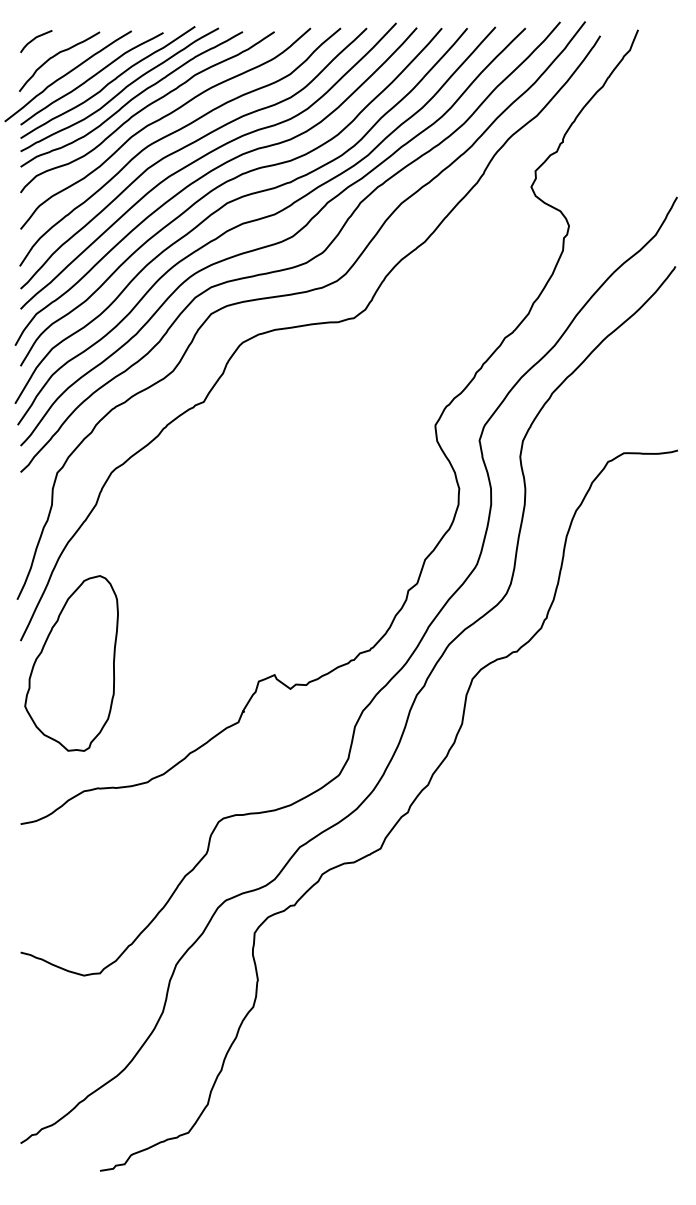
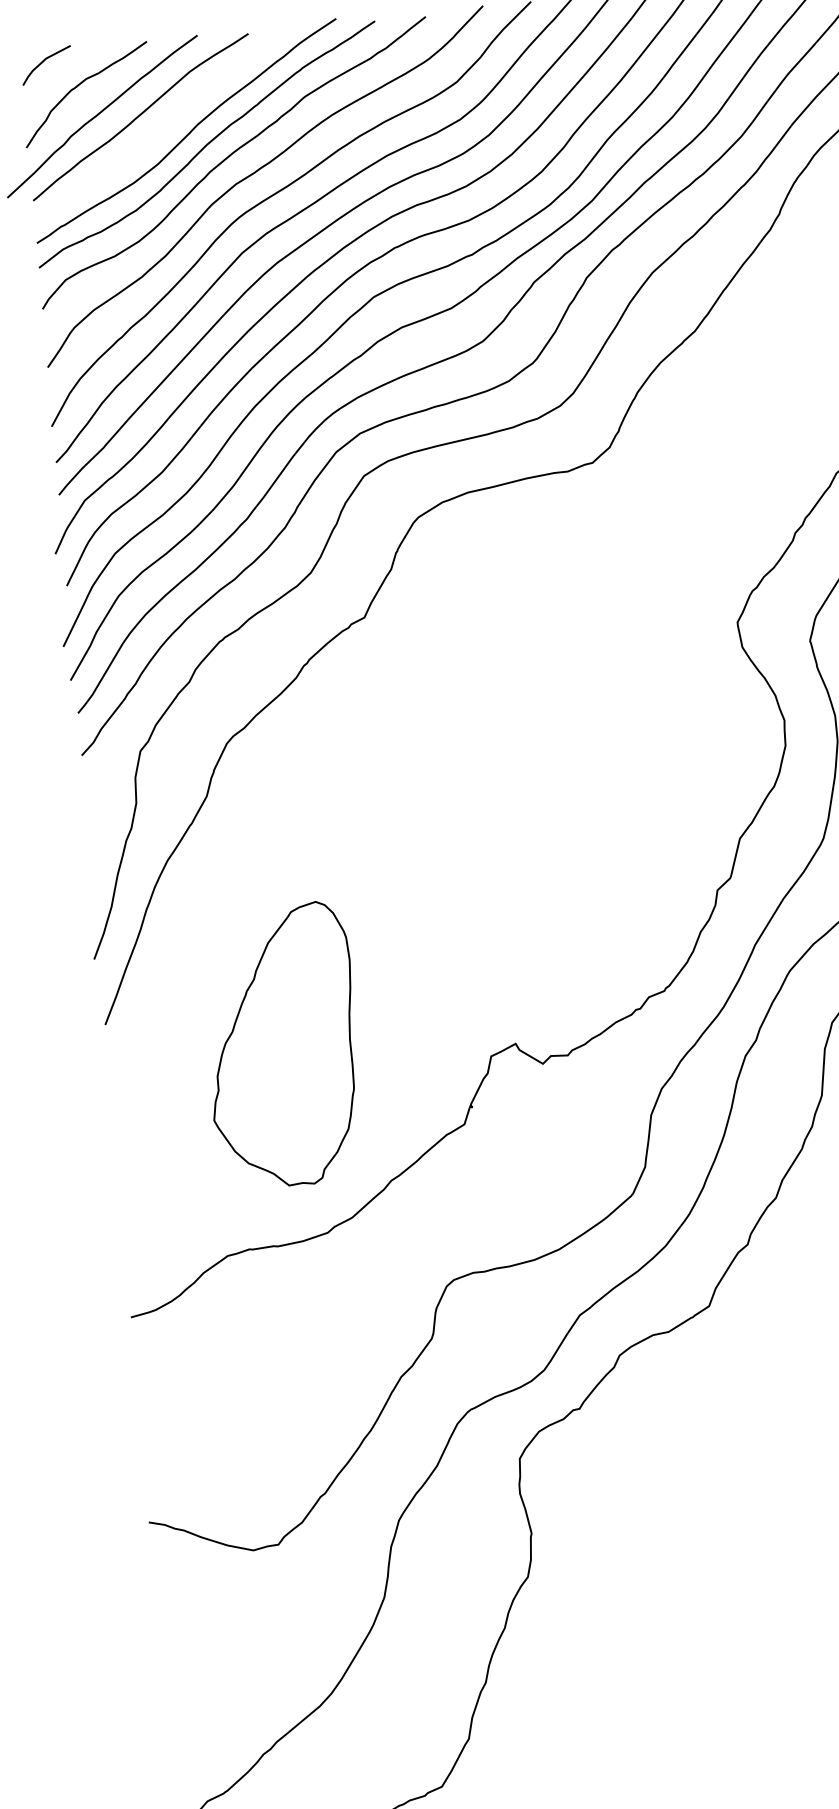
curve: (108, 82) -> (167, 120), removed
part: (71, 663) -> (282, 1045), moved

